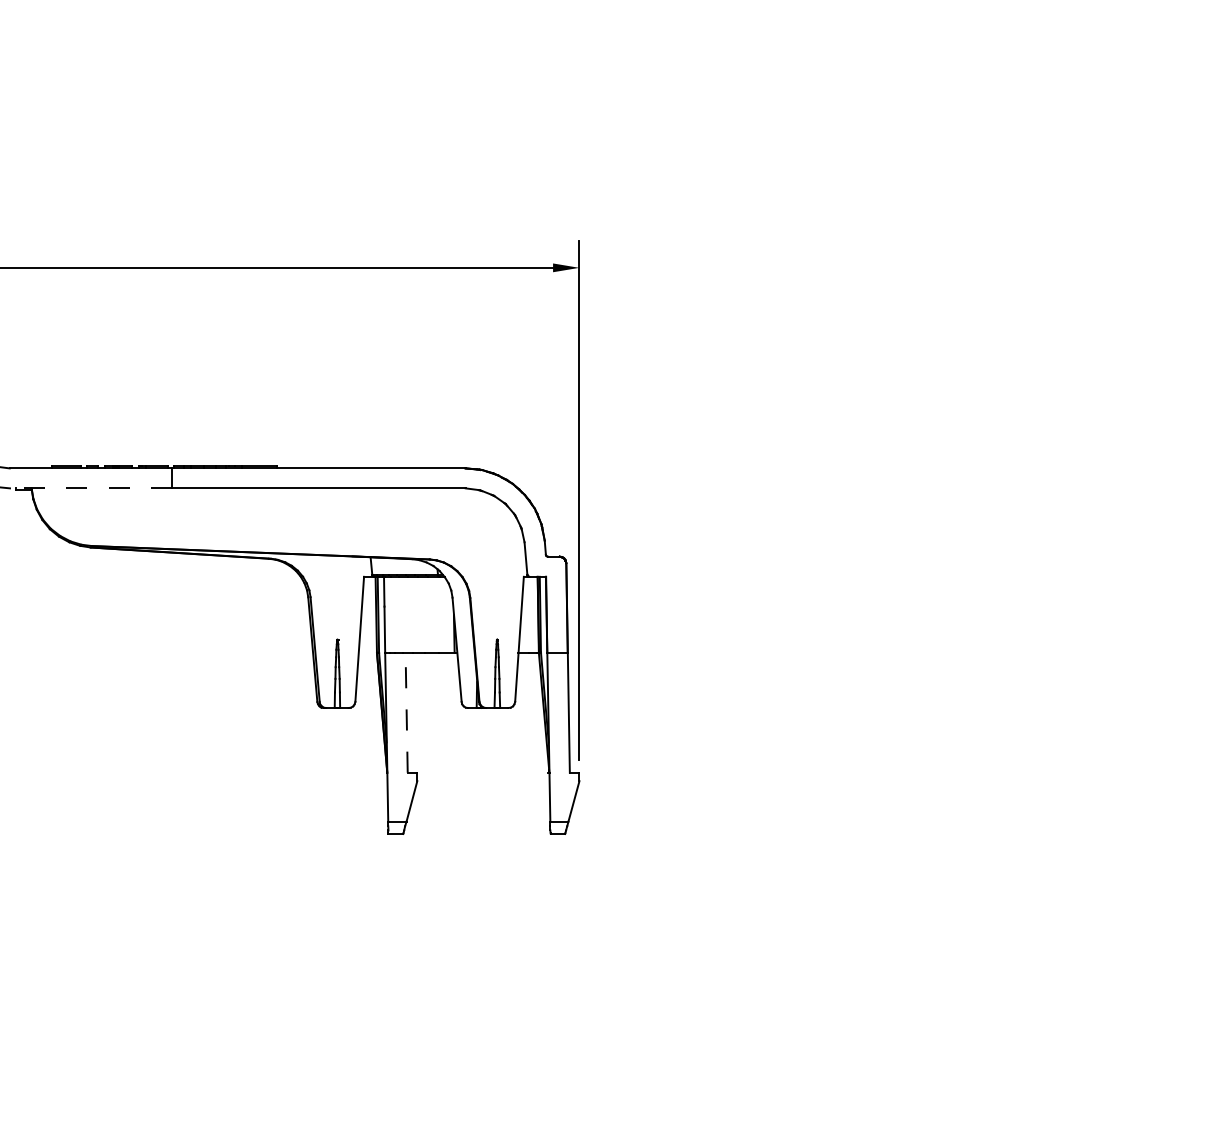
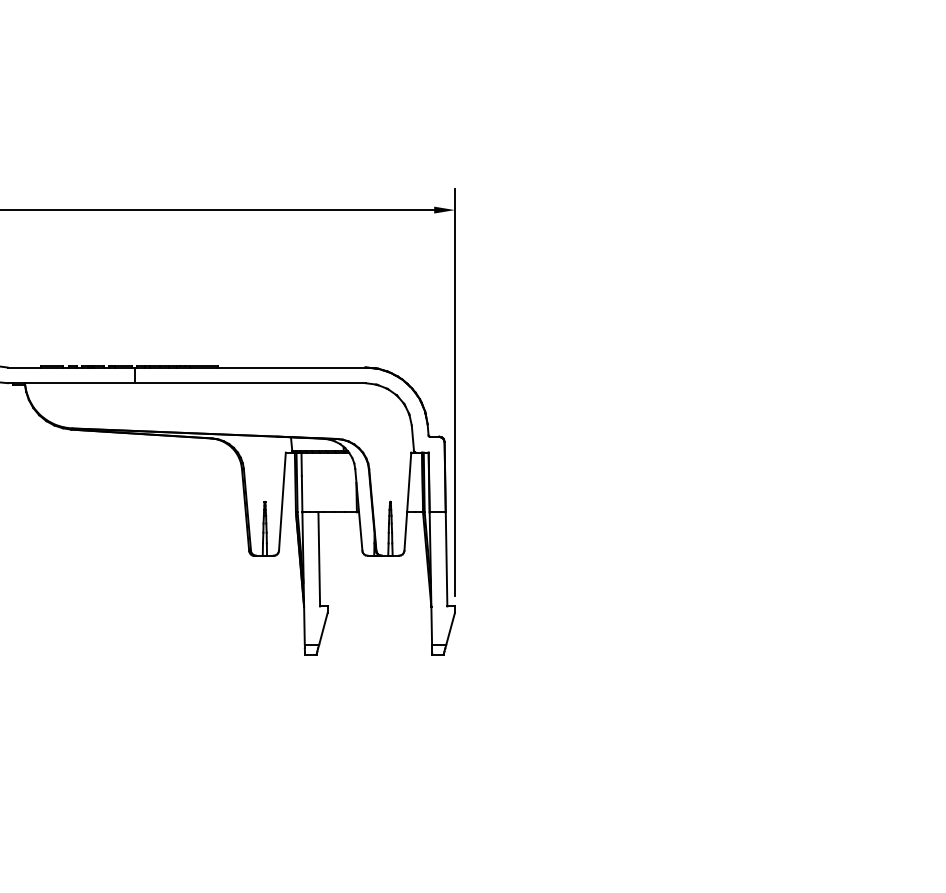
line: (90, 488) -> (71, 383), dashed -> solid
line: (406, 712) -> (319, 559), dashed -> solid

